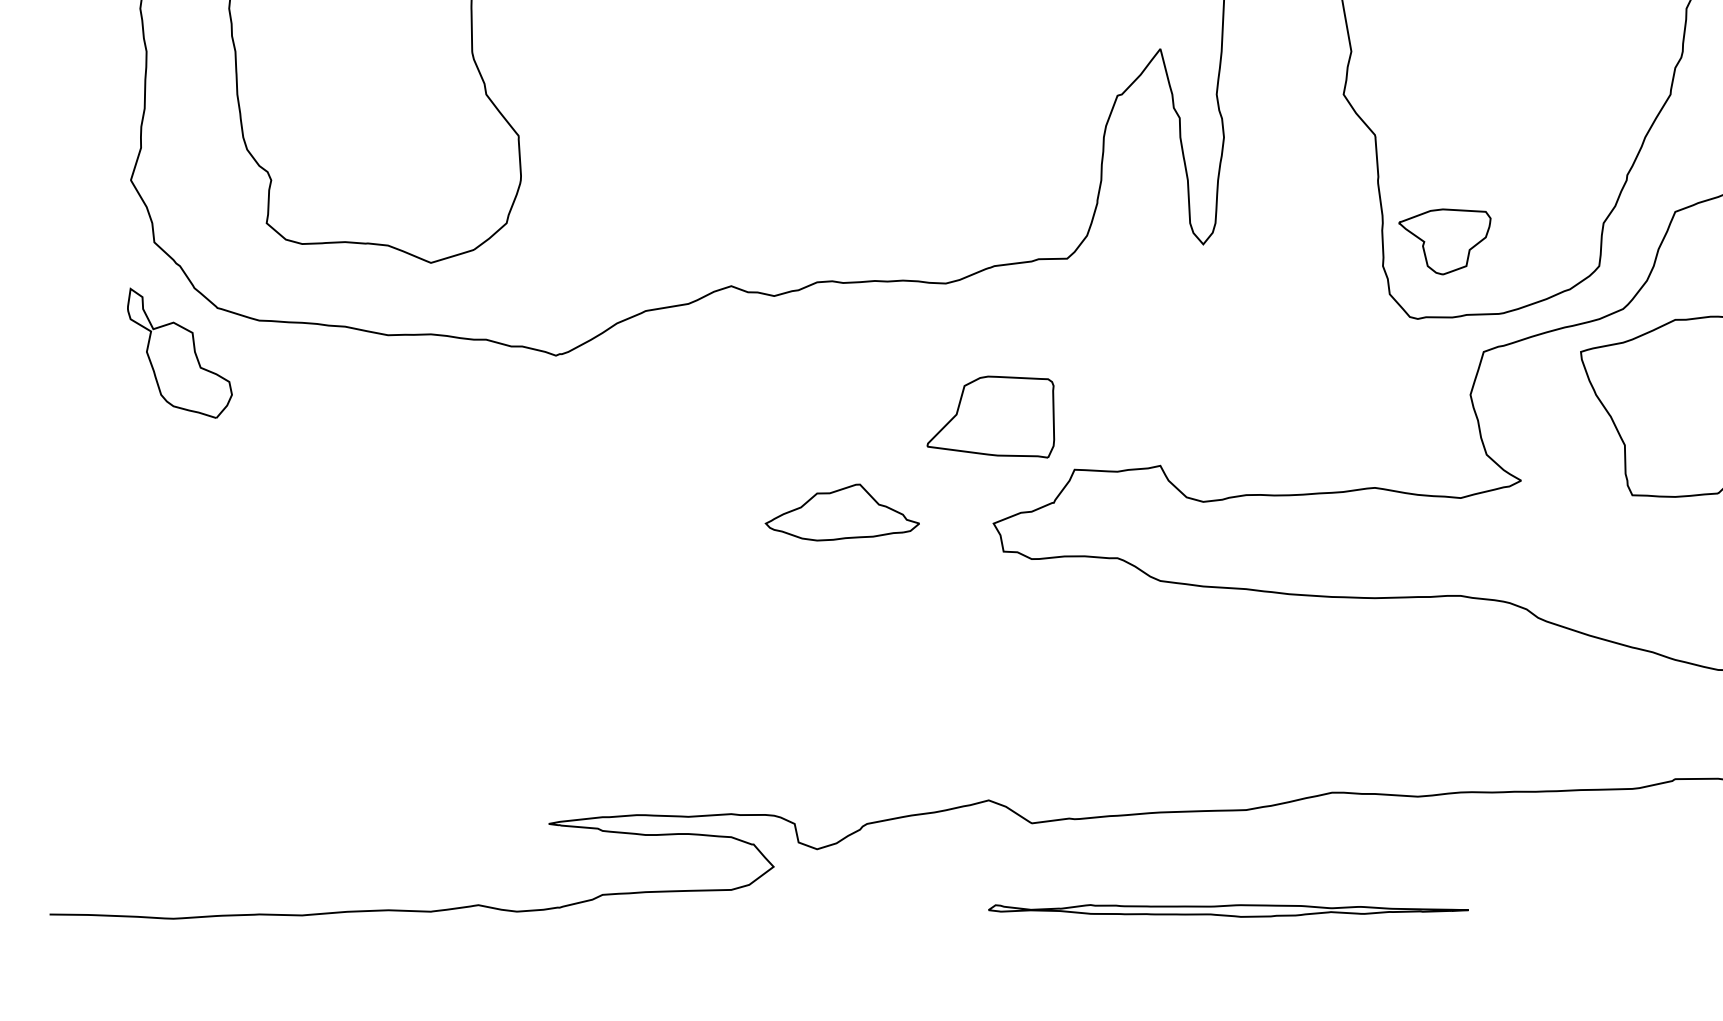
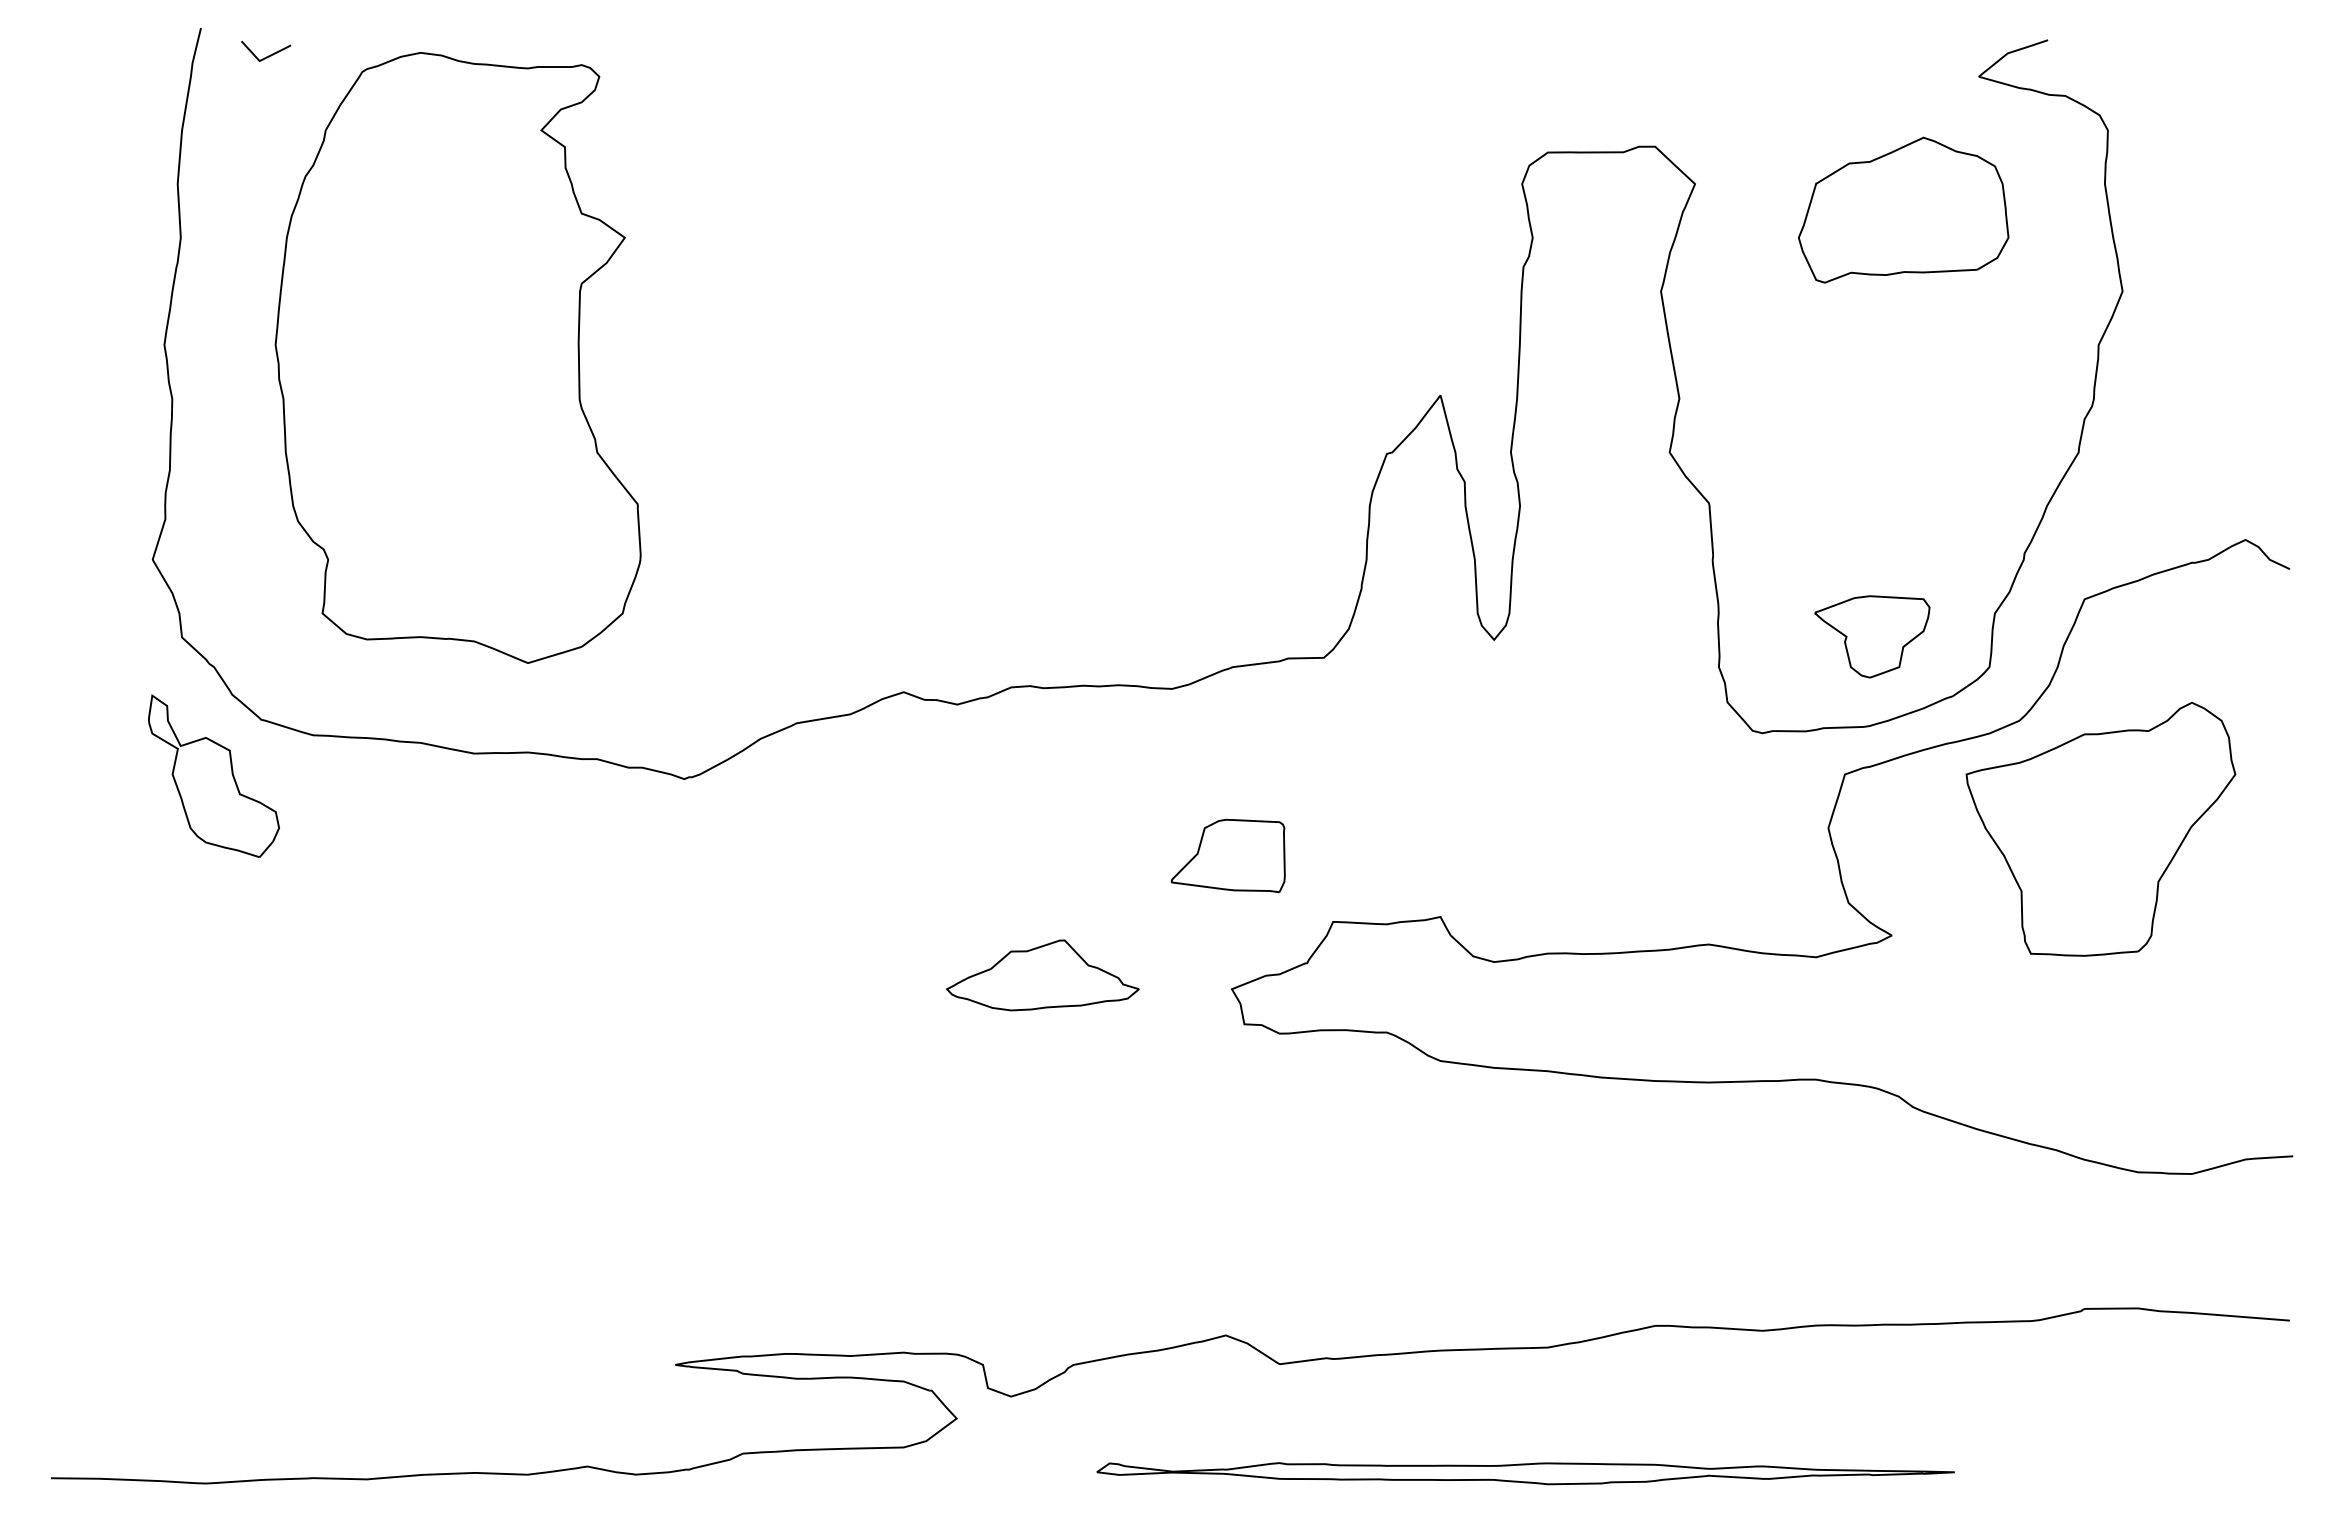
part: (1444, 241) -> (1872, 636), moved
part: (990, 416) -> (1227, 855), size x0.71
part: (1228, 910) -> (1525, 1473), size x1.43

